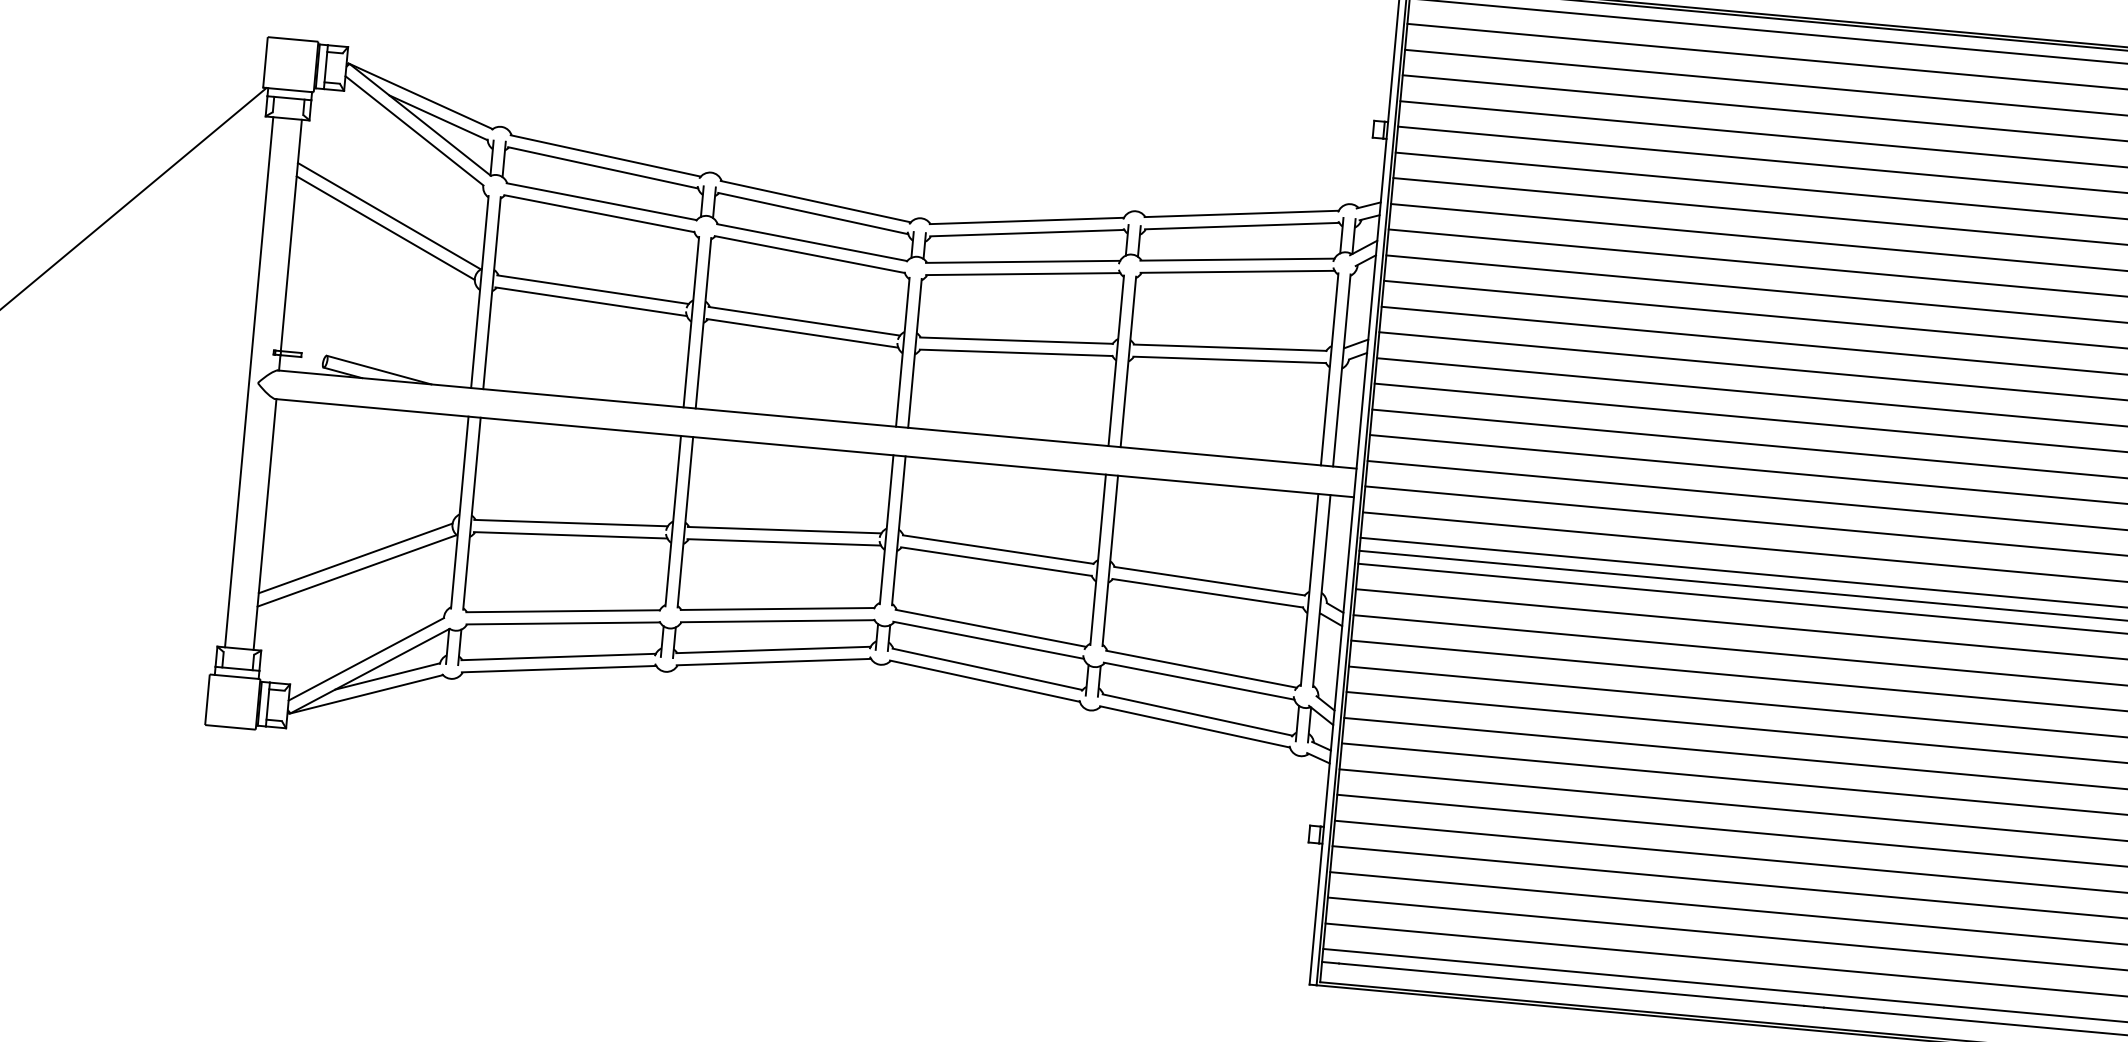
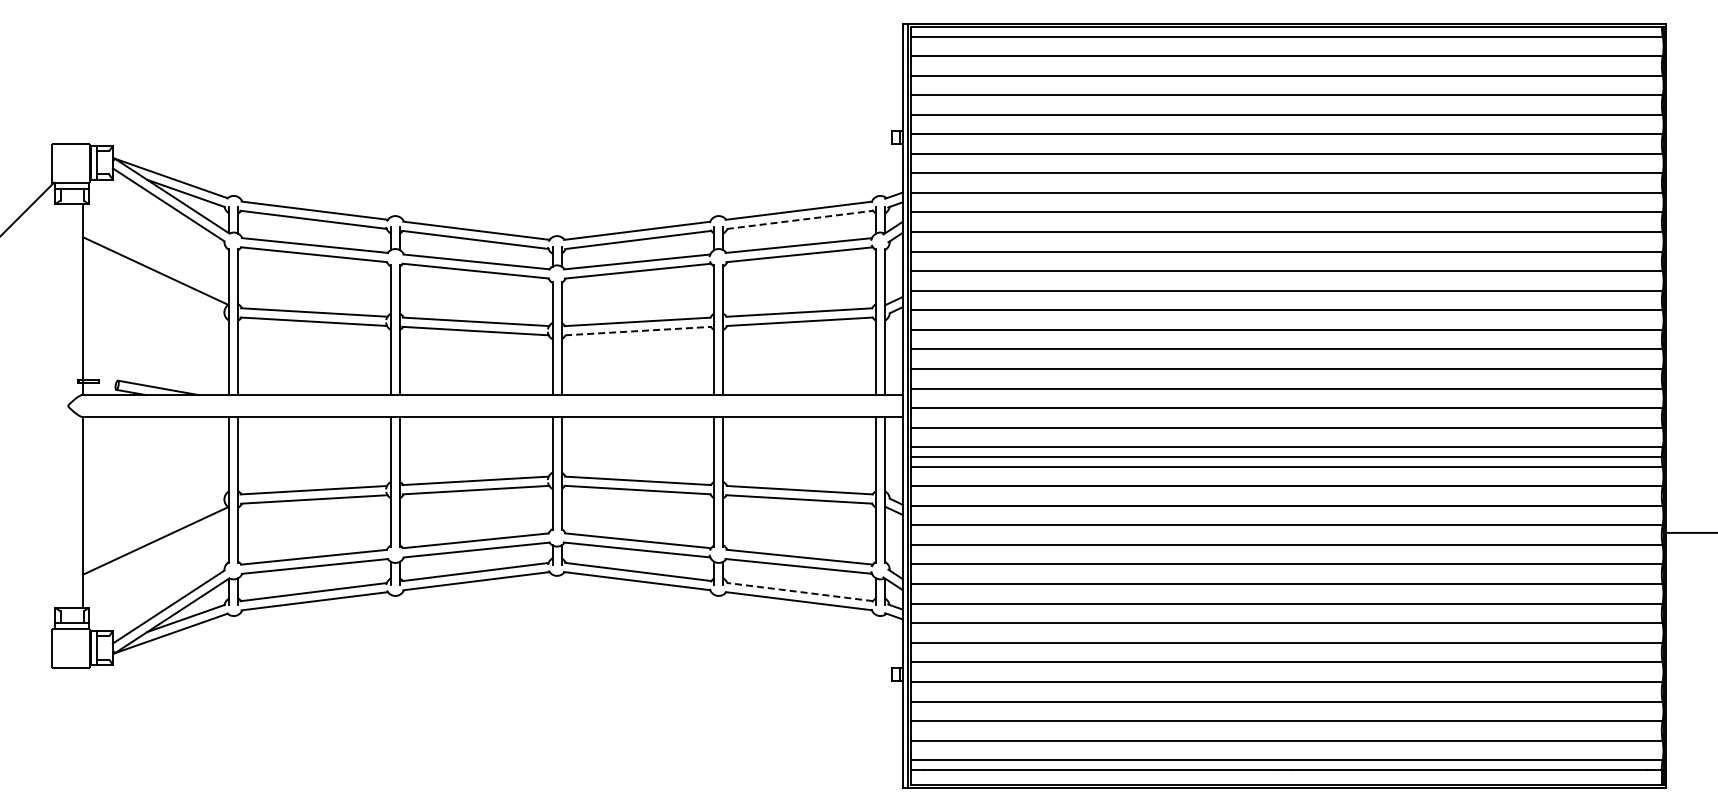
line: (1241, 225) -> (799, 219), solid -> dashed
line: (385, 228) -> (153, 280), removed
line: (1016, 353) -> (638, 331), solid -> dashed
line: (249, 381) -> (61, 405), removed
line: (355, 558) -> (153, 531), removed
line: (1196, 715) -> (799, 592), solid -> dashed

